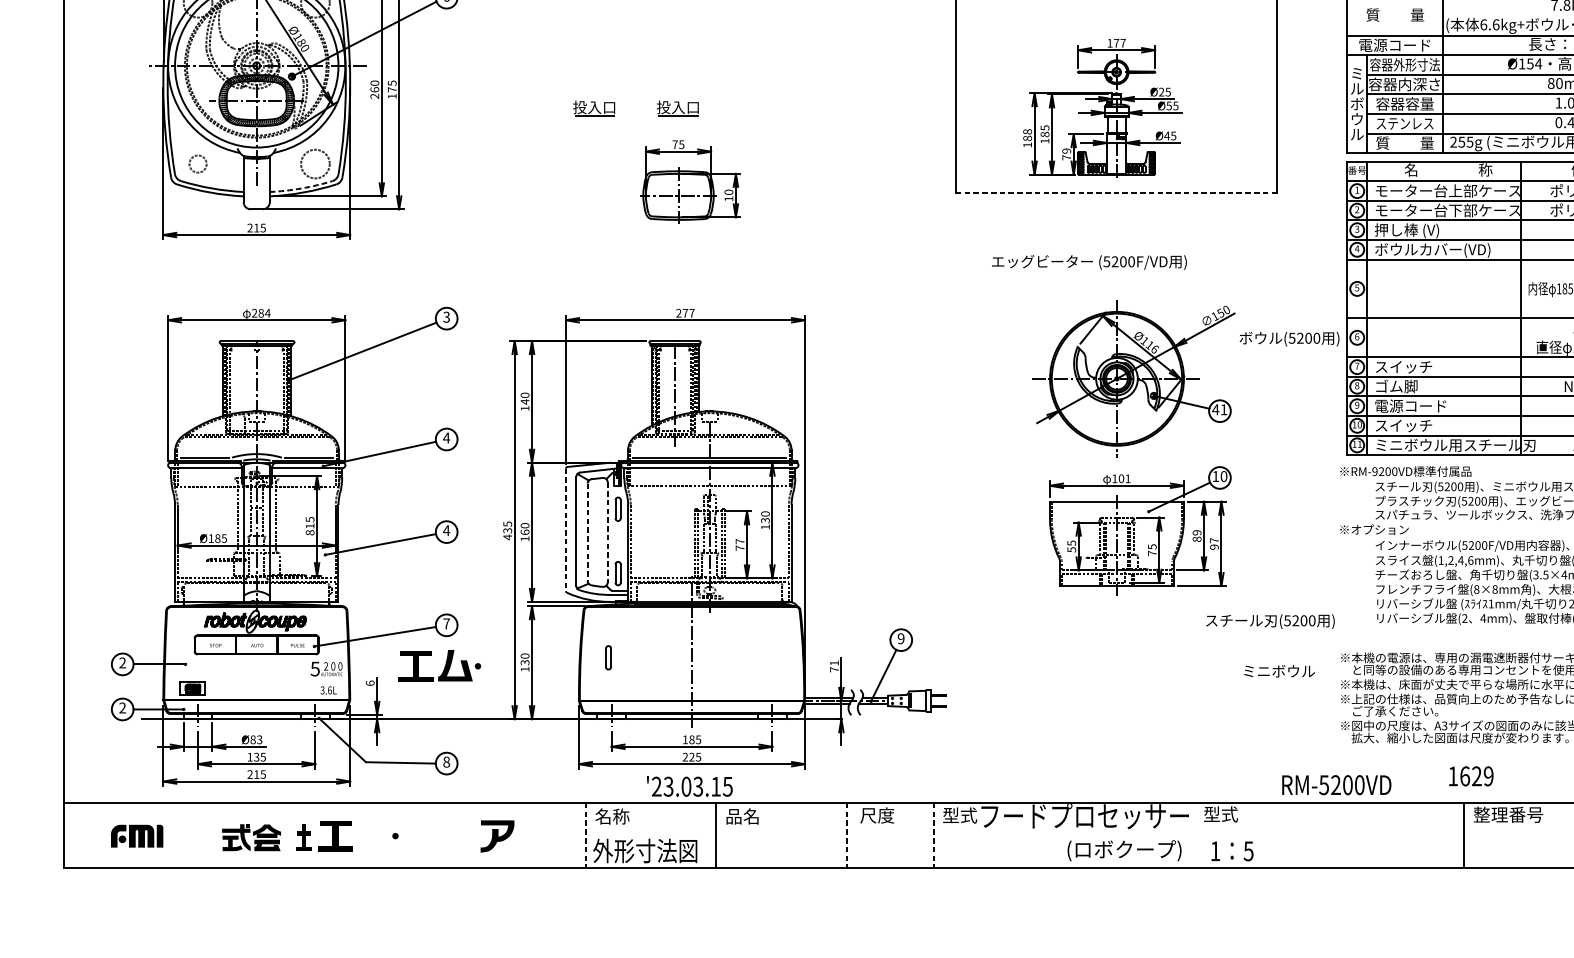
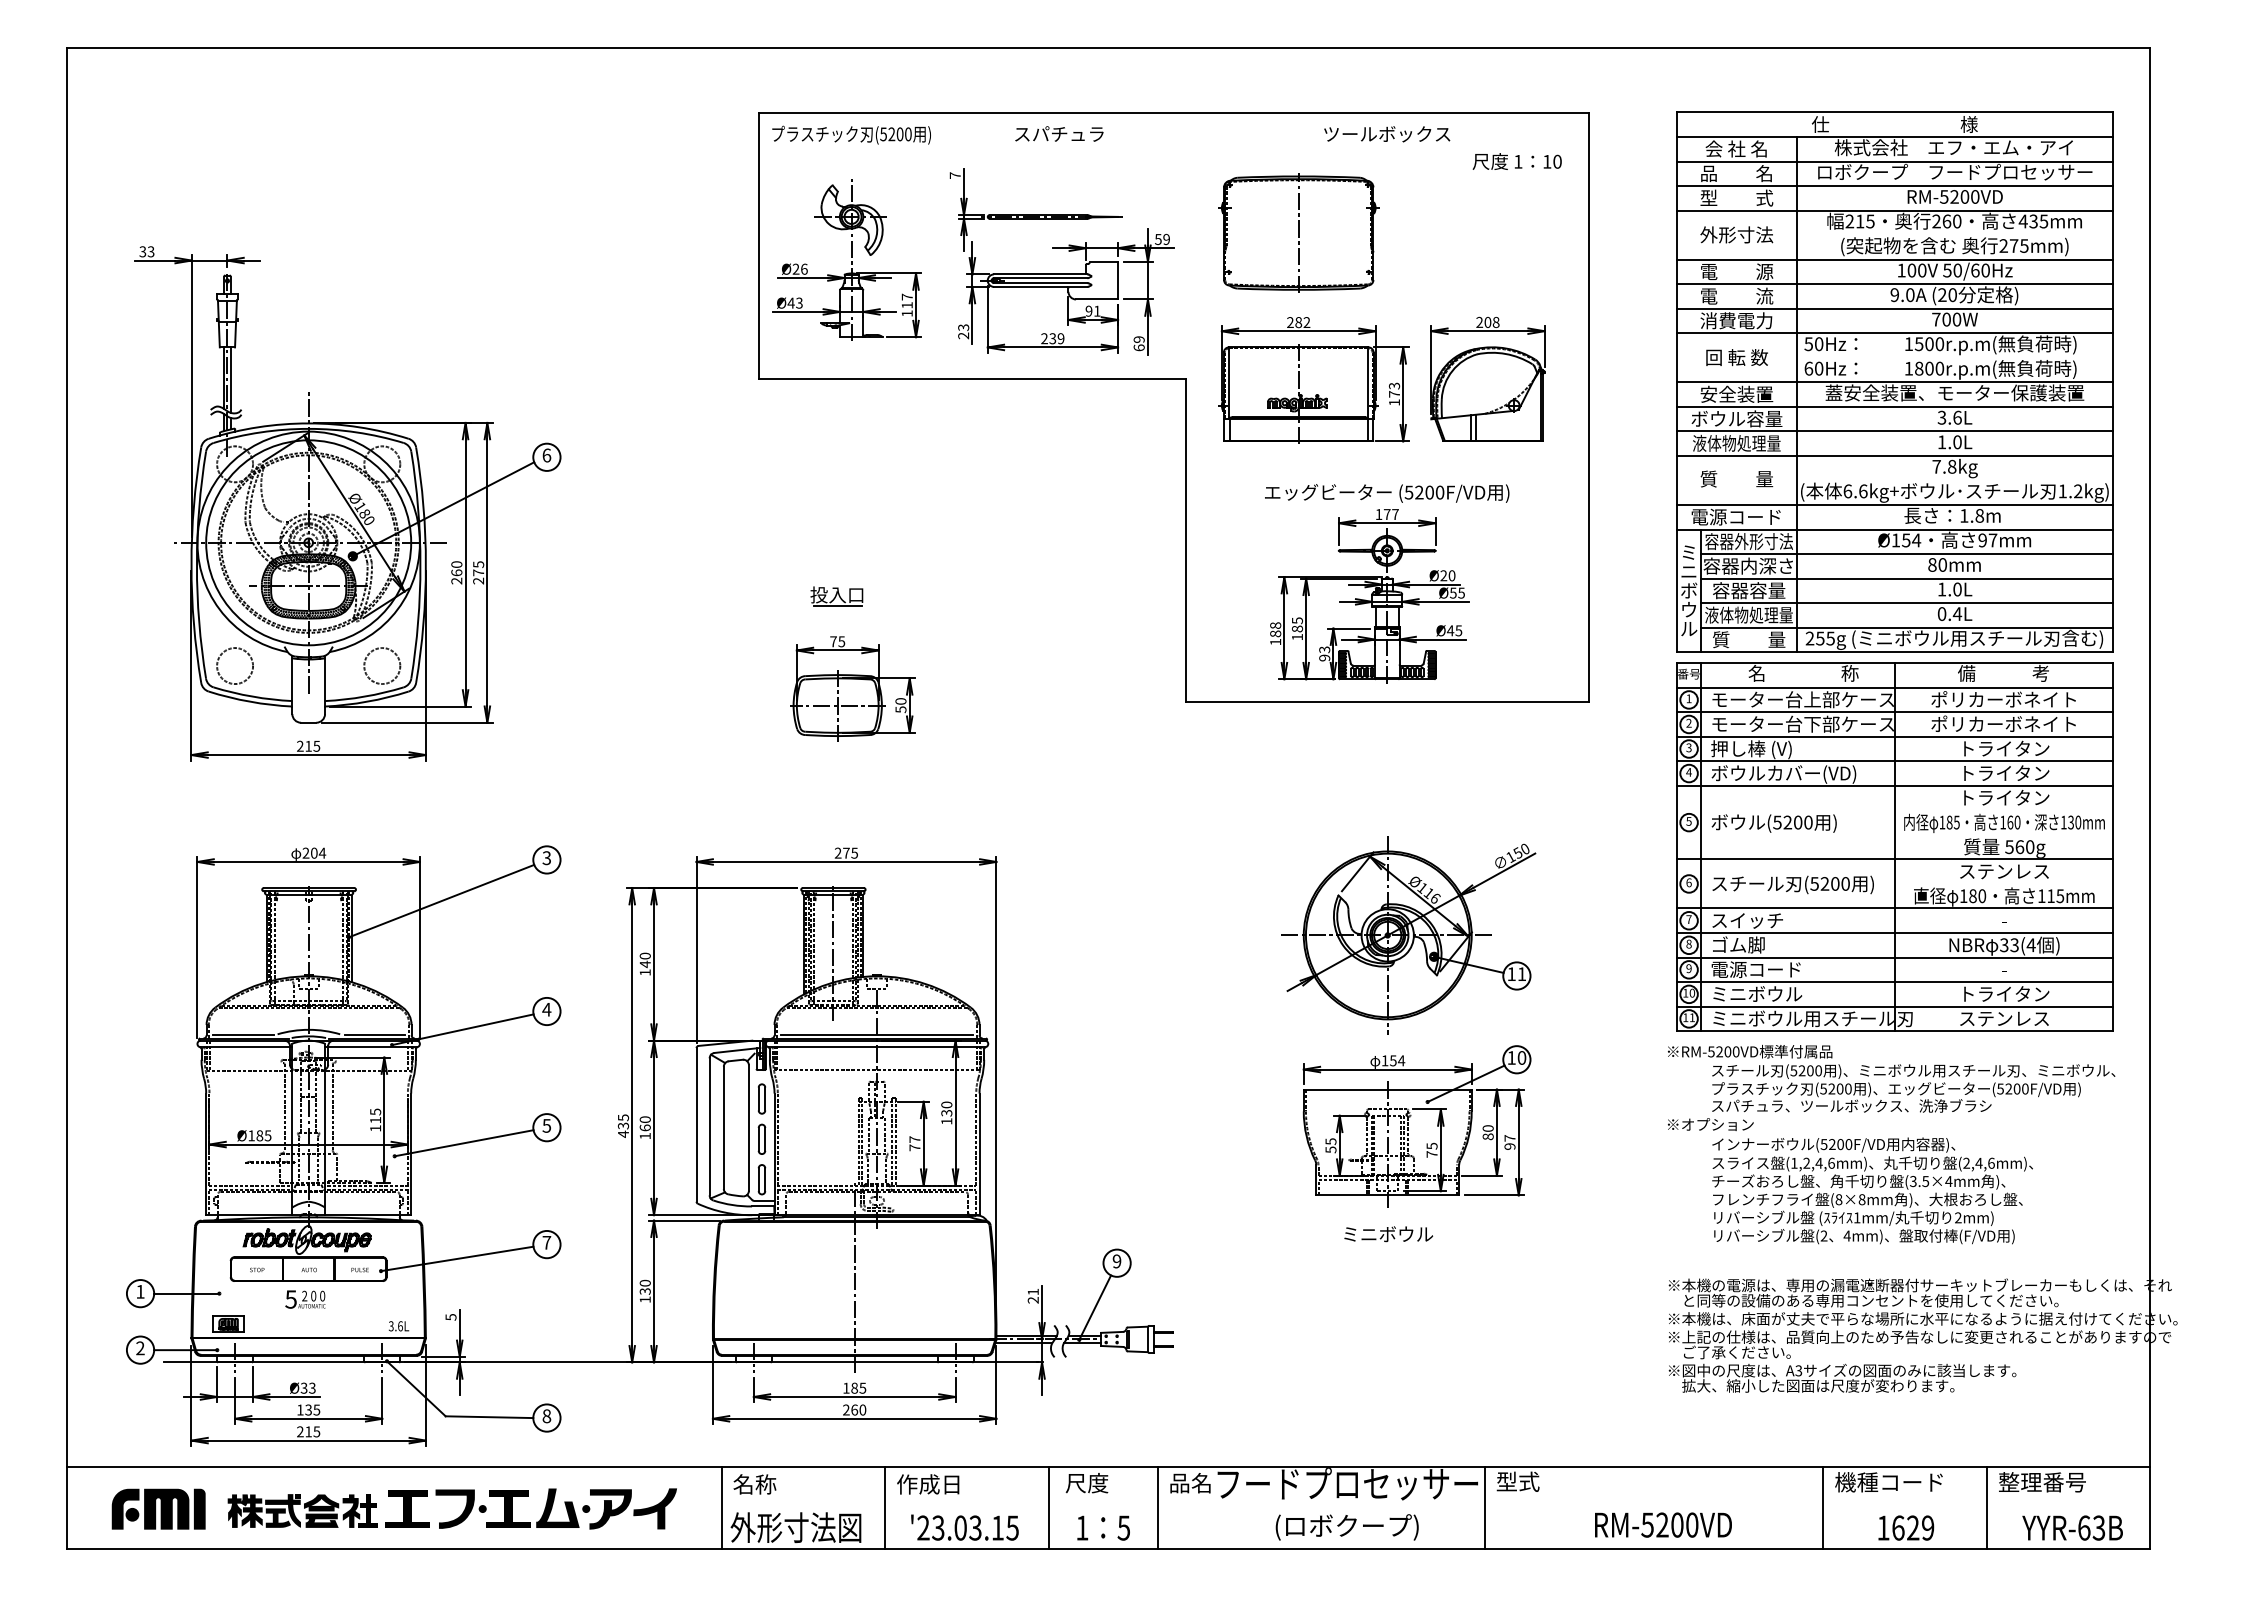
text: (1357, 88) -> (1689, 571), ル -> ニ
text: (1167, 91) -> (1451, 575), Ø25 -> Ø20
text: (392, 95) -> (478, 580), 175 -> 275
part: (593, 108) -> (731, 596), removed
text: (1404, 123) -> (1748, 614), ステンレス -> 液体物処理量
text: (1066, 154) -> (1324, 653), 79 -> 93
circle: (198, 164) -> (235, 666), size x1.67
arc: (301, 188) -> (364, 696), dashed -> solid
line: (1115, 193) -> (1386, 702), dashed -> solid
text: (728, 198) -> (900, 709), 10 -> 50
text: (1089, 262) -> (1387, 493), moved
text: (691, 312) -> (854, 852), 277 -> 275
text: (261, 313) -> (314, 853), 284 -> 204
text: (1288, 339) -> (1773, 823), moved
text: (1215, 409) -> (1511, 973), 41 -> 11
text: (1411, 425) -> (1757, 994), スイッチ -> ミニボウル
text: (1375, 471) -> (1711, 1051), RM-9200VD -> RM-5200VD
text: (1124, 478) -> (1397, 1060), 101 -> 154
line: (565, 529) -> (696, 1124), dashed -> solid
text: (446, 530) -> (546, 1125), 4 -> 5
text: (310, 532) -> (375, 1128), 815 -> 115
line: (587, 532) -> (723, 1128), dashed -> solid
line: (607, 532) -> (748, 1128), dashed -> solid
text: (1196, 532) -> (1487, 1128), 89 -> 80
text: (1269, 621) -> (1792, 884), moved
part: (608, 657) -> (761, 1138), moved
text: (122, 662) -> (140, 1291), 2 -> 1
part: (444, 665) -> (544, 1508), moved
text: (326, 669) -> (305, 1299), moved
text: (833, 669) -> (1032, 1299), 71 -> 21
text: (1279, 671) -> (1388, 1234), moved
text: (369, 682) -> (450, 1316), 6 -> 5
text: (252, 739) -> (303, 1387), Ø83 -> Ø33
text: (695, 756) -> (858, 1409), 225 -> 260
text: (1471, 775) -> (1906, 1527), moved
text: (1336, 784) -> (1663, 1524), moved
text: (689, 786) -> (964, 1527), moved
text: (1516, 814) -> (1888, 1482), 整理番号 -> 機種コード
text: (959, 815) -> (1190, 1483), 型式 -> 品名
text: (750, 816) -> (928, 1484), 品名 -> 作成日
part: (137, 835) -> (158, 1508), size x1.43
fill: (373, 835) -> (454, 1508), added
fill: (533, 835) -> (655, 1508), added
line: (585, 835) -> (721, 1508), dashed -> solid
line: (846, 835) -> (1048, 1508), dashed -> solid
line: (933, 835) -> (1157, 1508), dashed -> solid
line: (1194, 835) -> (1484, 1508), added
fill: (205, 837) -> (244, 1510), added
fill: (290, 837) -> (351, 1510), added
text: (1123, 850) -> (1346, 1527), moved
text: (1232, 850) -> (1103, 1527), moved

